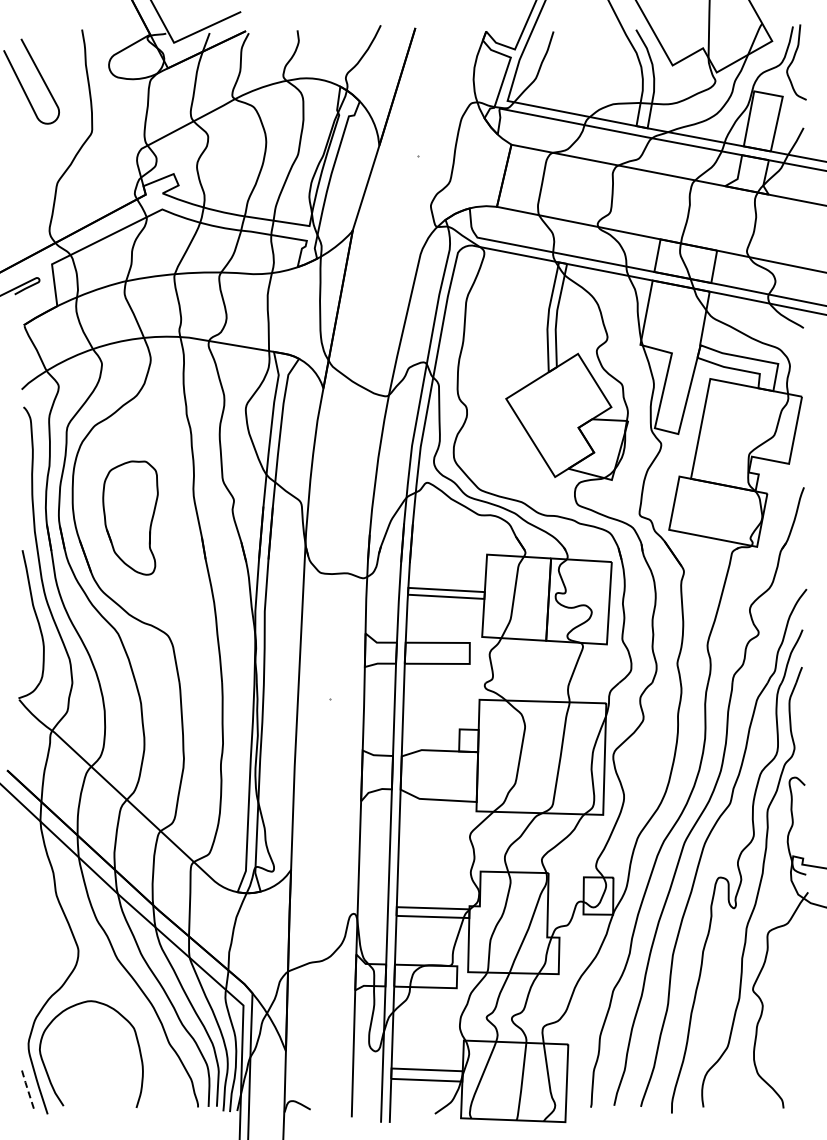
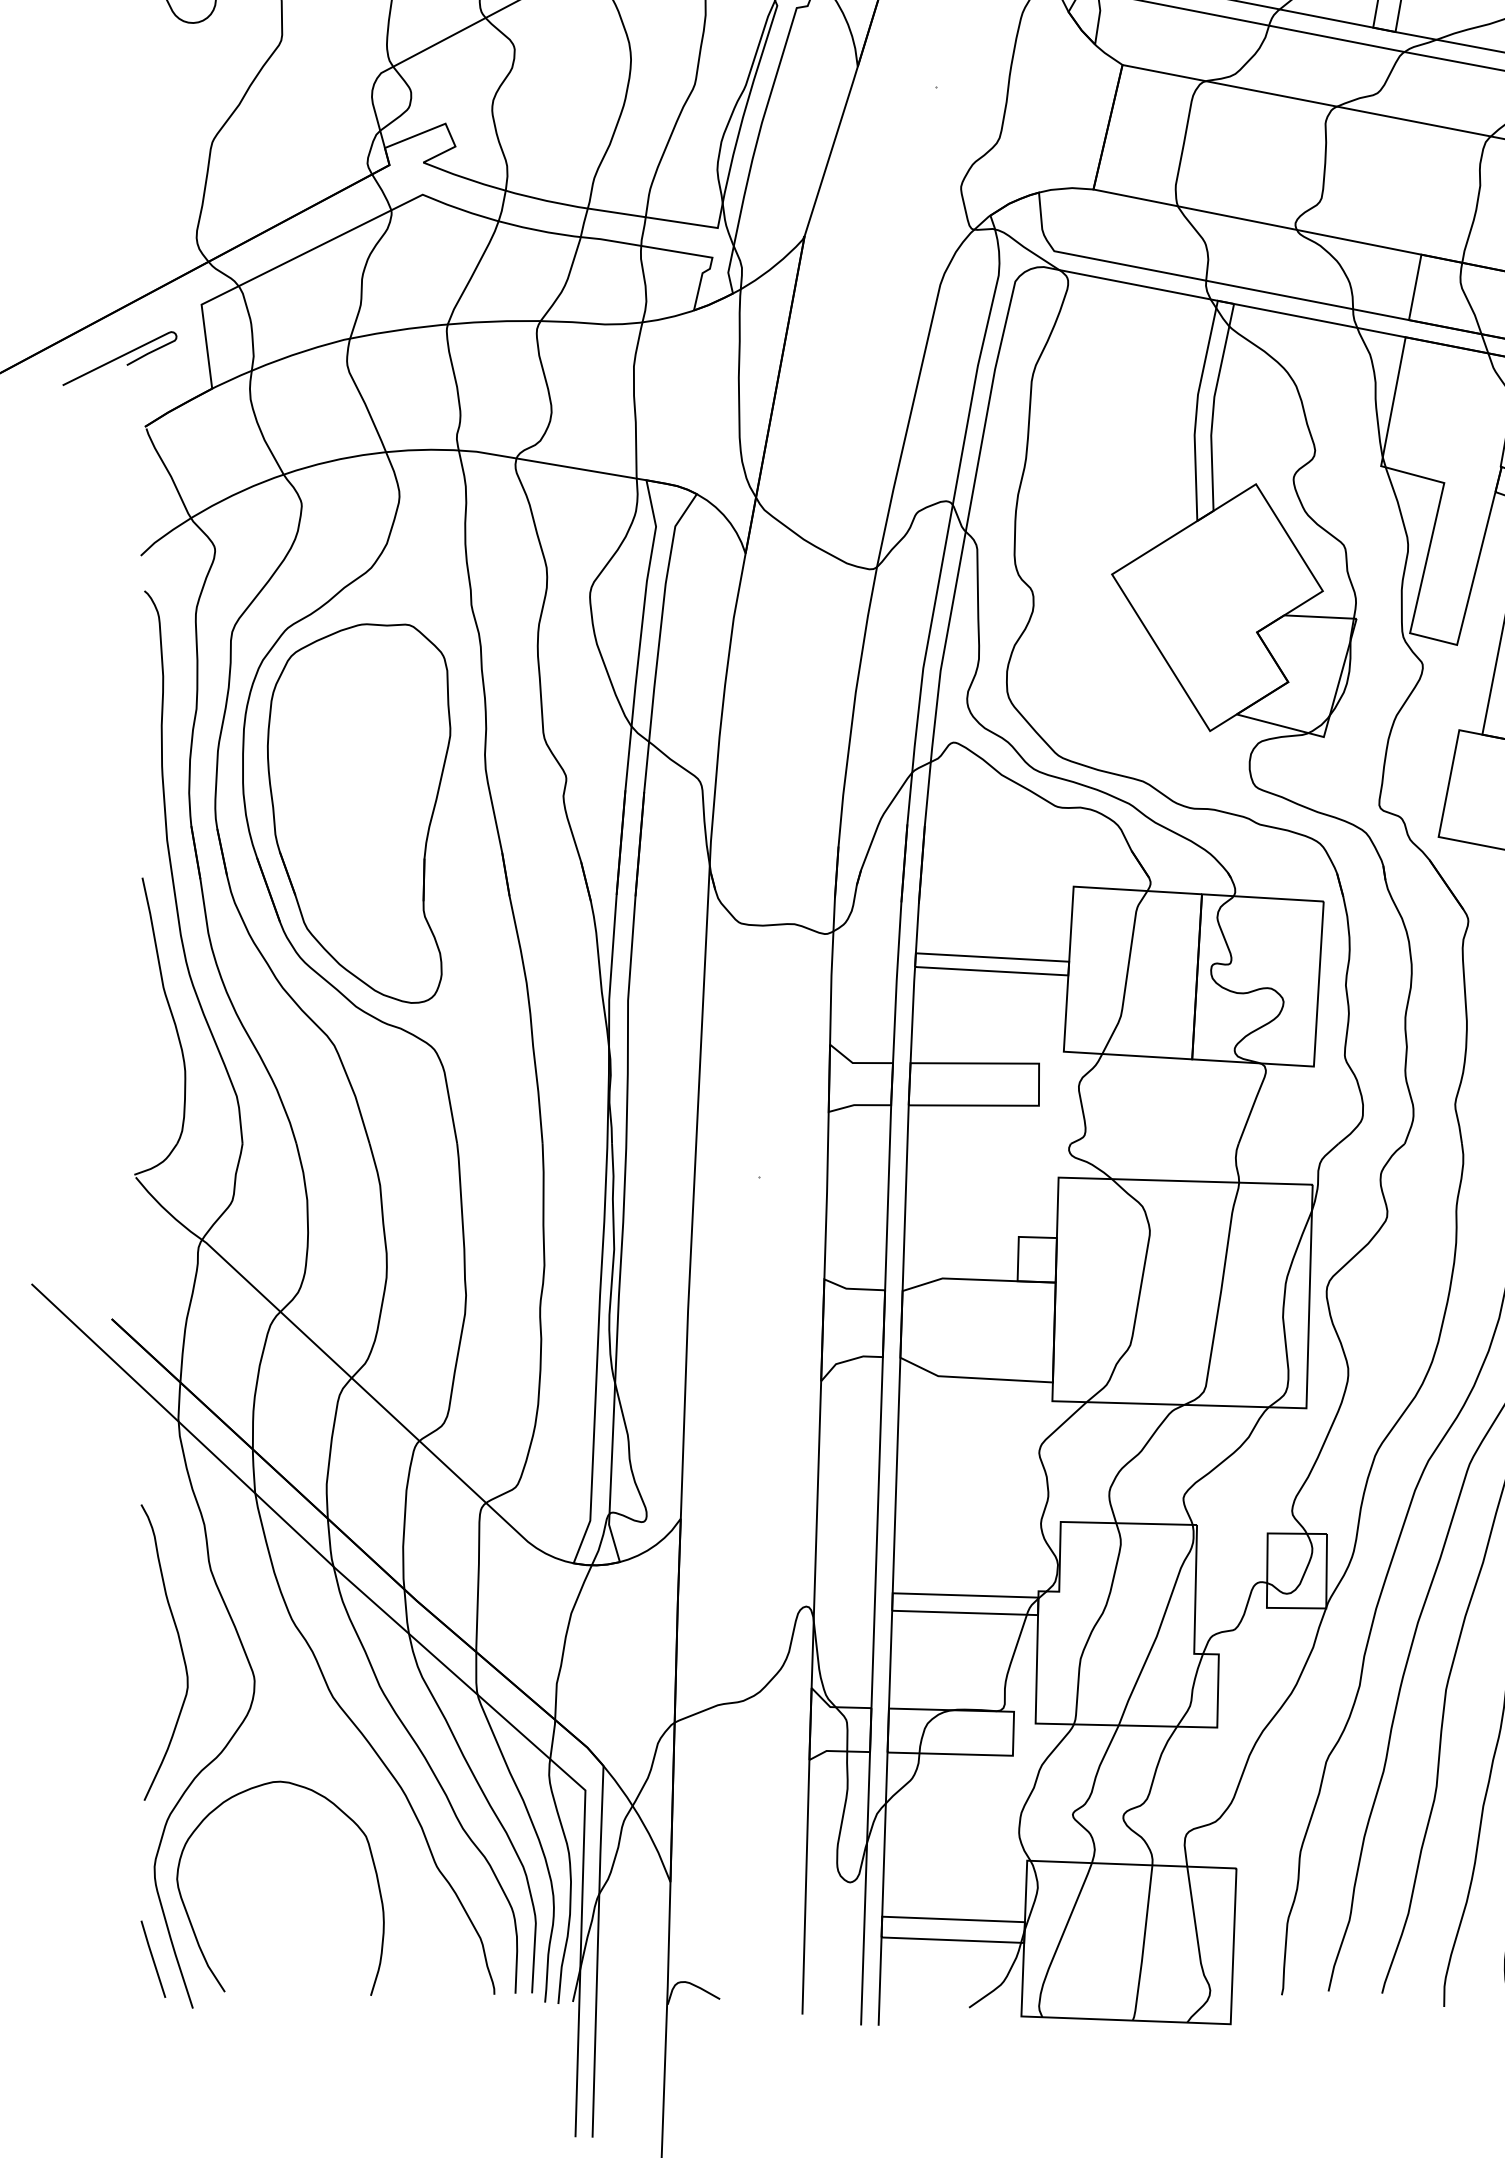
part: (130, 517) -> (358, 812), size x1.67
curve: (40, 933) -> (178, 1646), added
line: (27, 1089) -> (152, 1958), dashed -> solid

